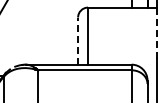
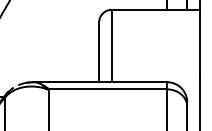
line: (157, 33) -> (199, 42), dashed -> solid
line: (78, 41) -> (99, 52), dashed -> solid

